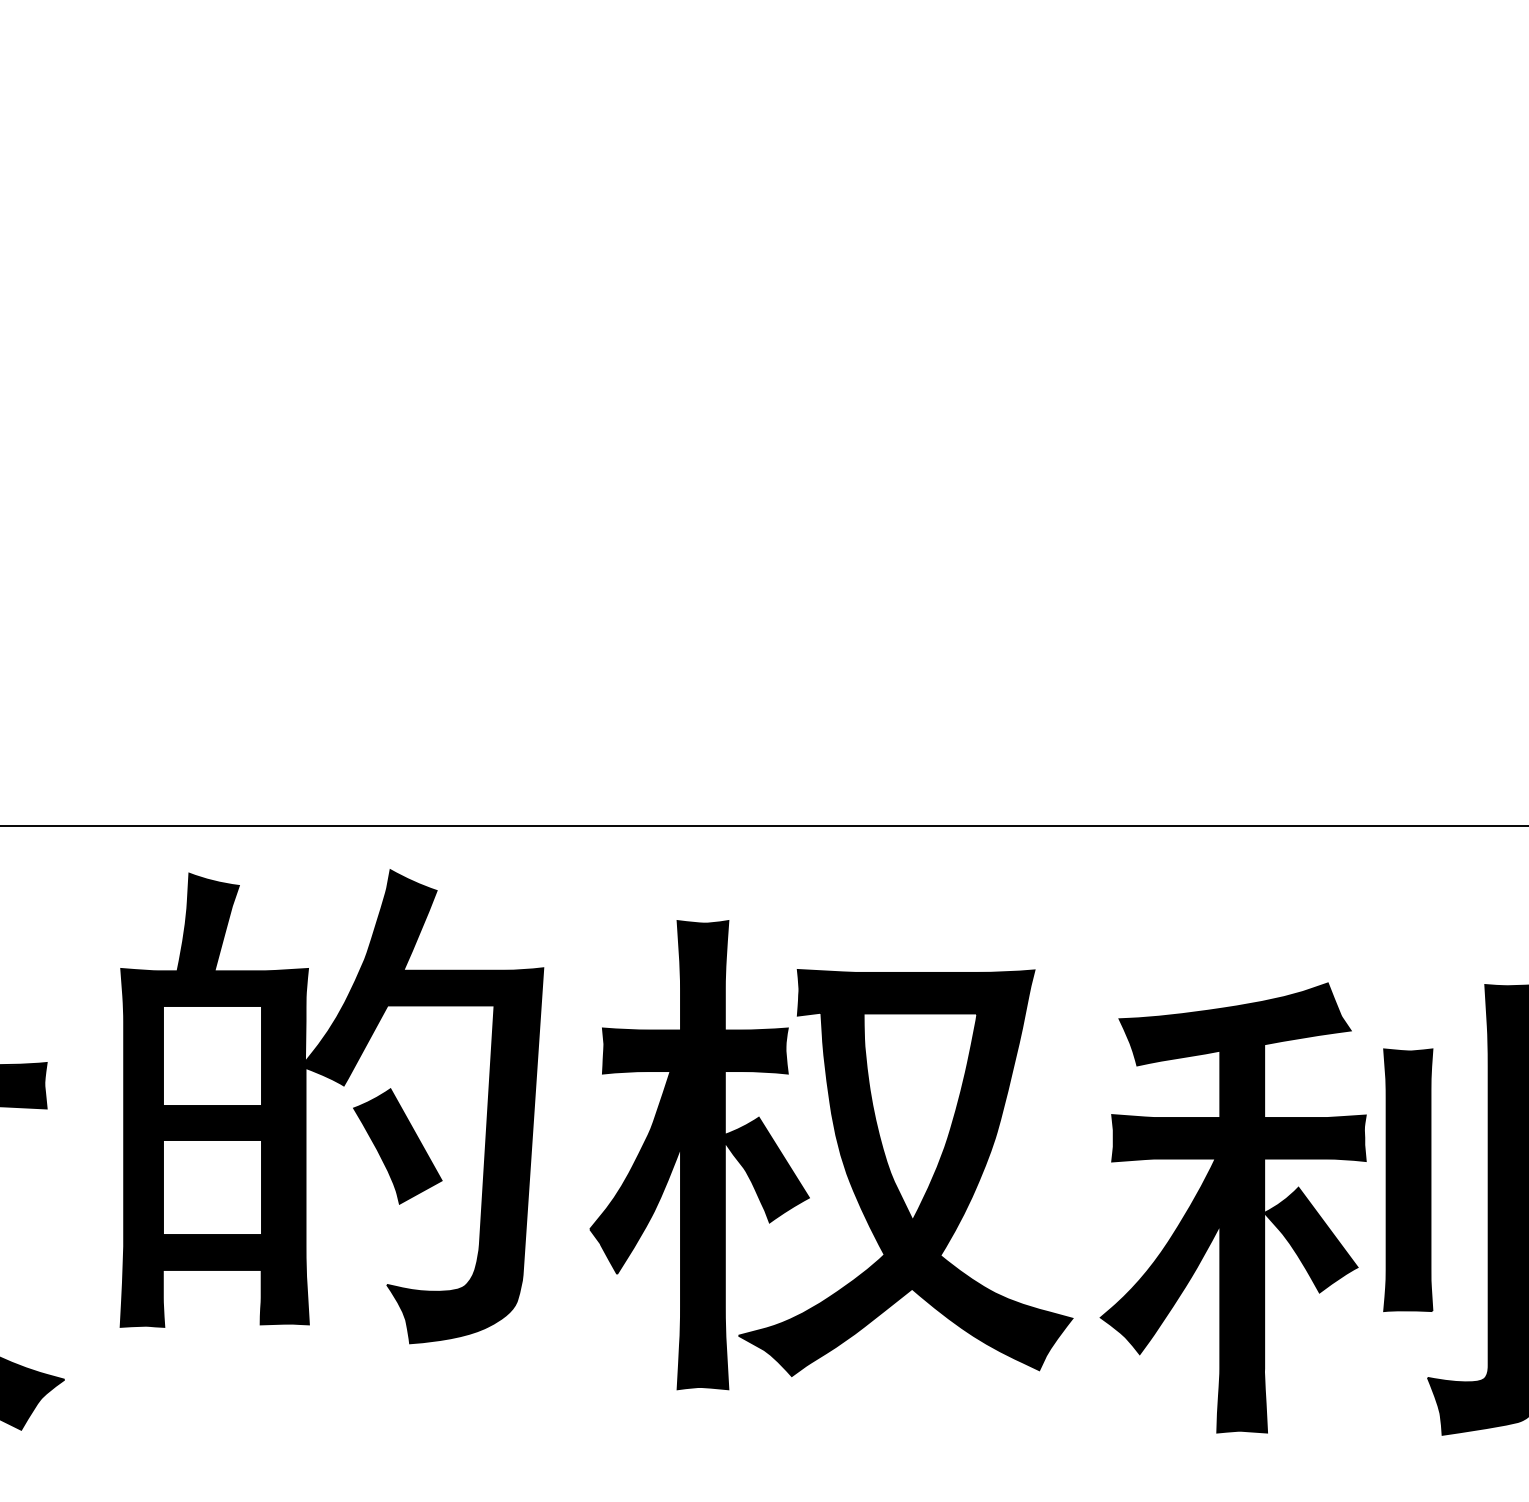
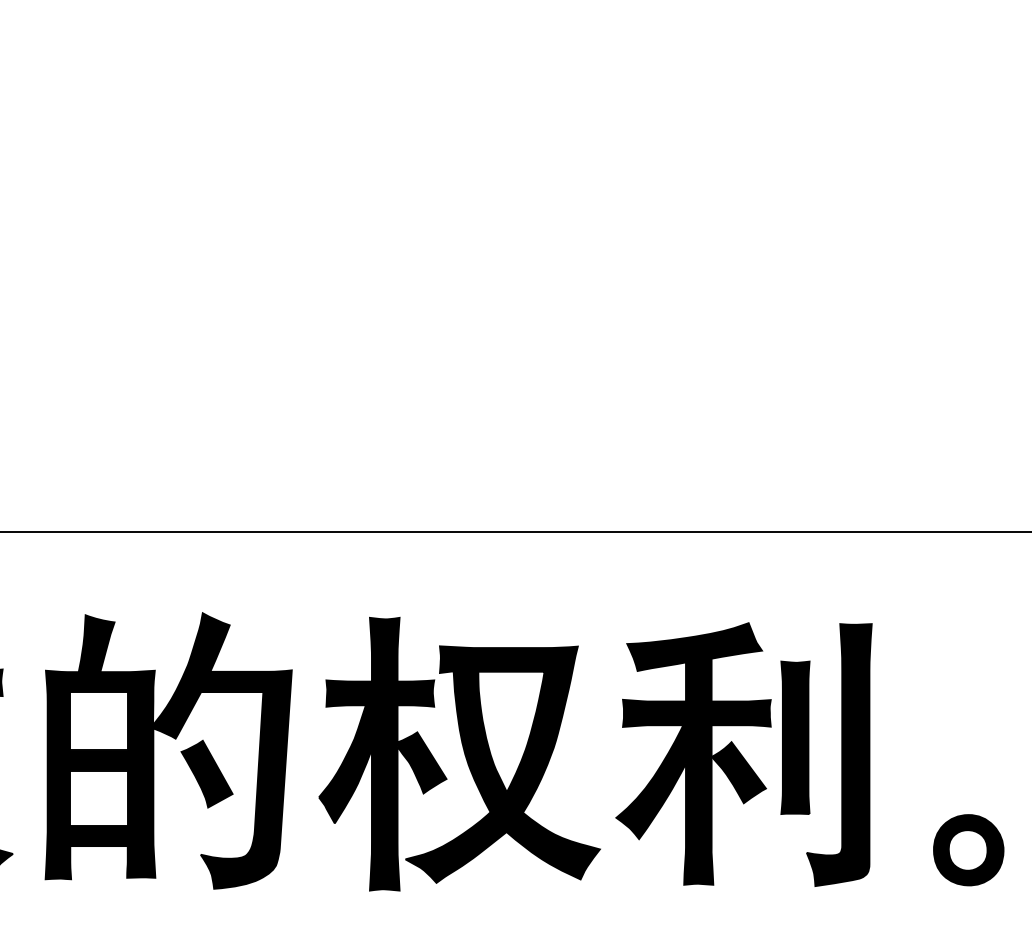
part: (352, 1107) -> (180, 751), moved
part: (831, 1153) -> (459, 753), moved

